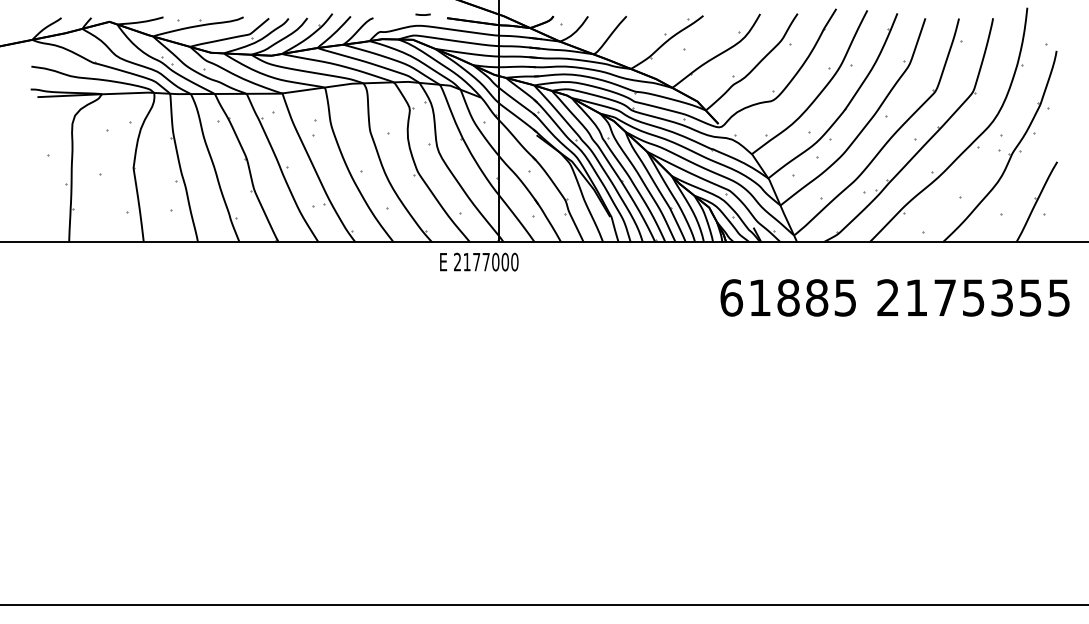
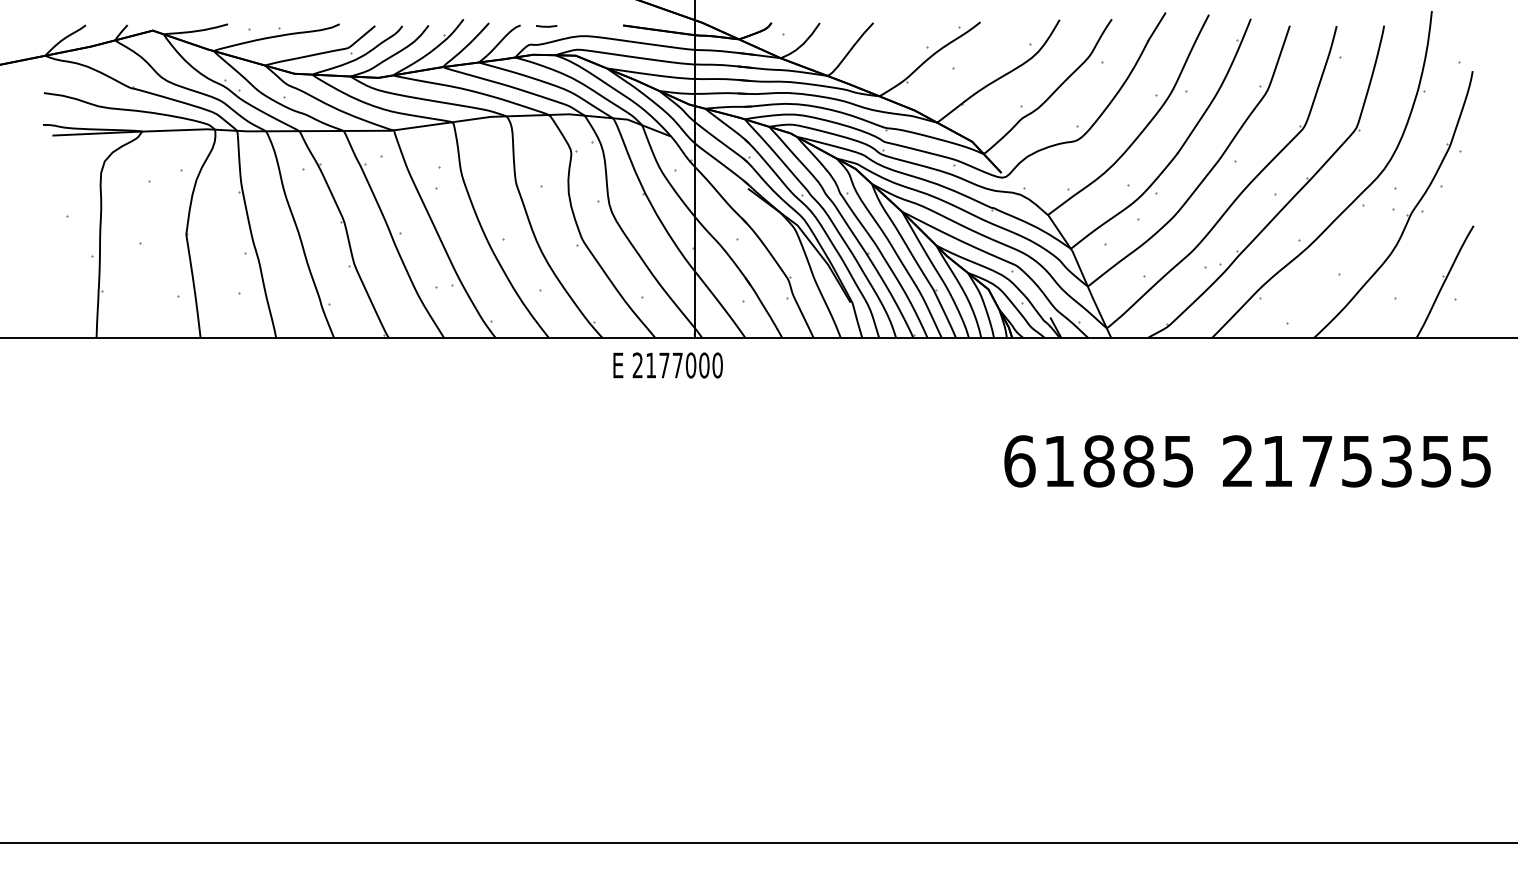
line: (422, 14) -> (545, 25), moved
text: (894, 297) -> (1246, 460), moved

